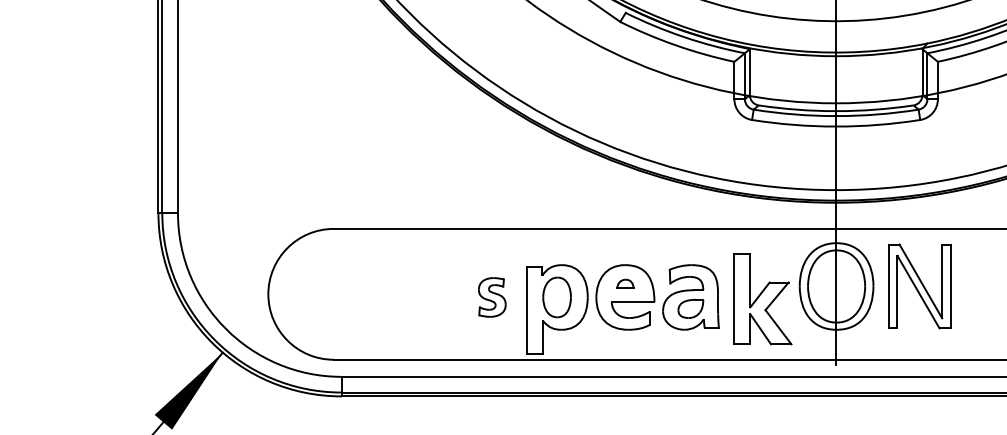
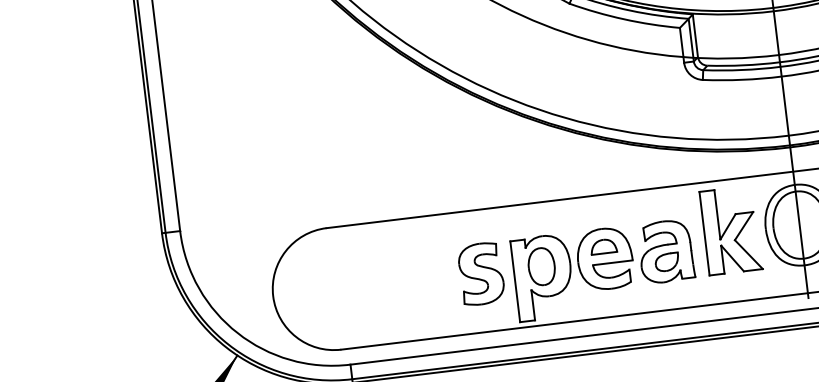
part: (625, 283) -> (603, 246), size x1.67
part: (492, 297) -> (481, 274), size x1.67
part: (762, 299) -> (730, 230), moved

